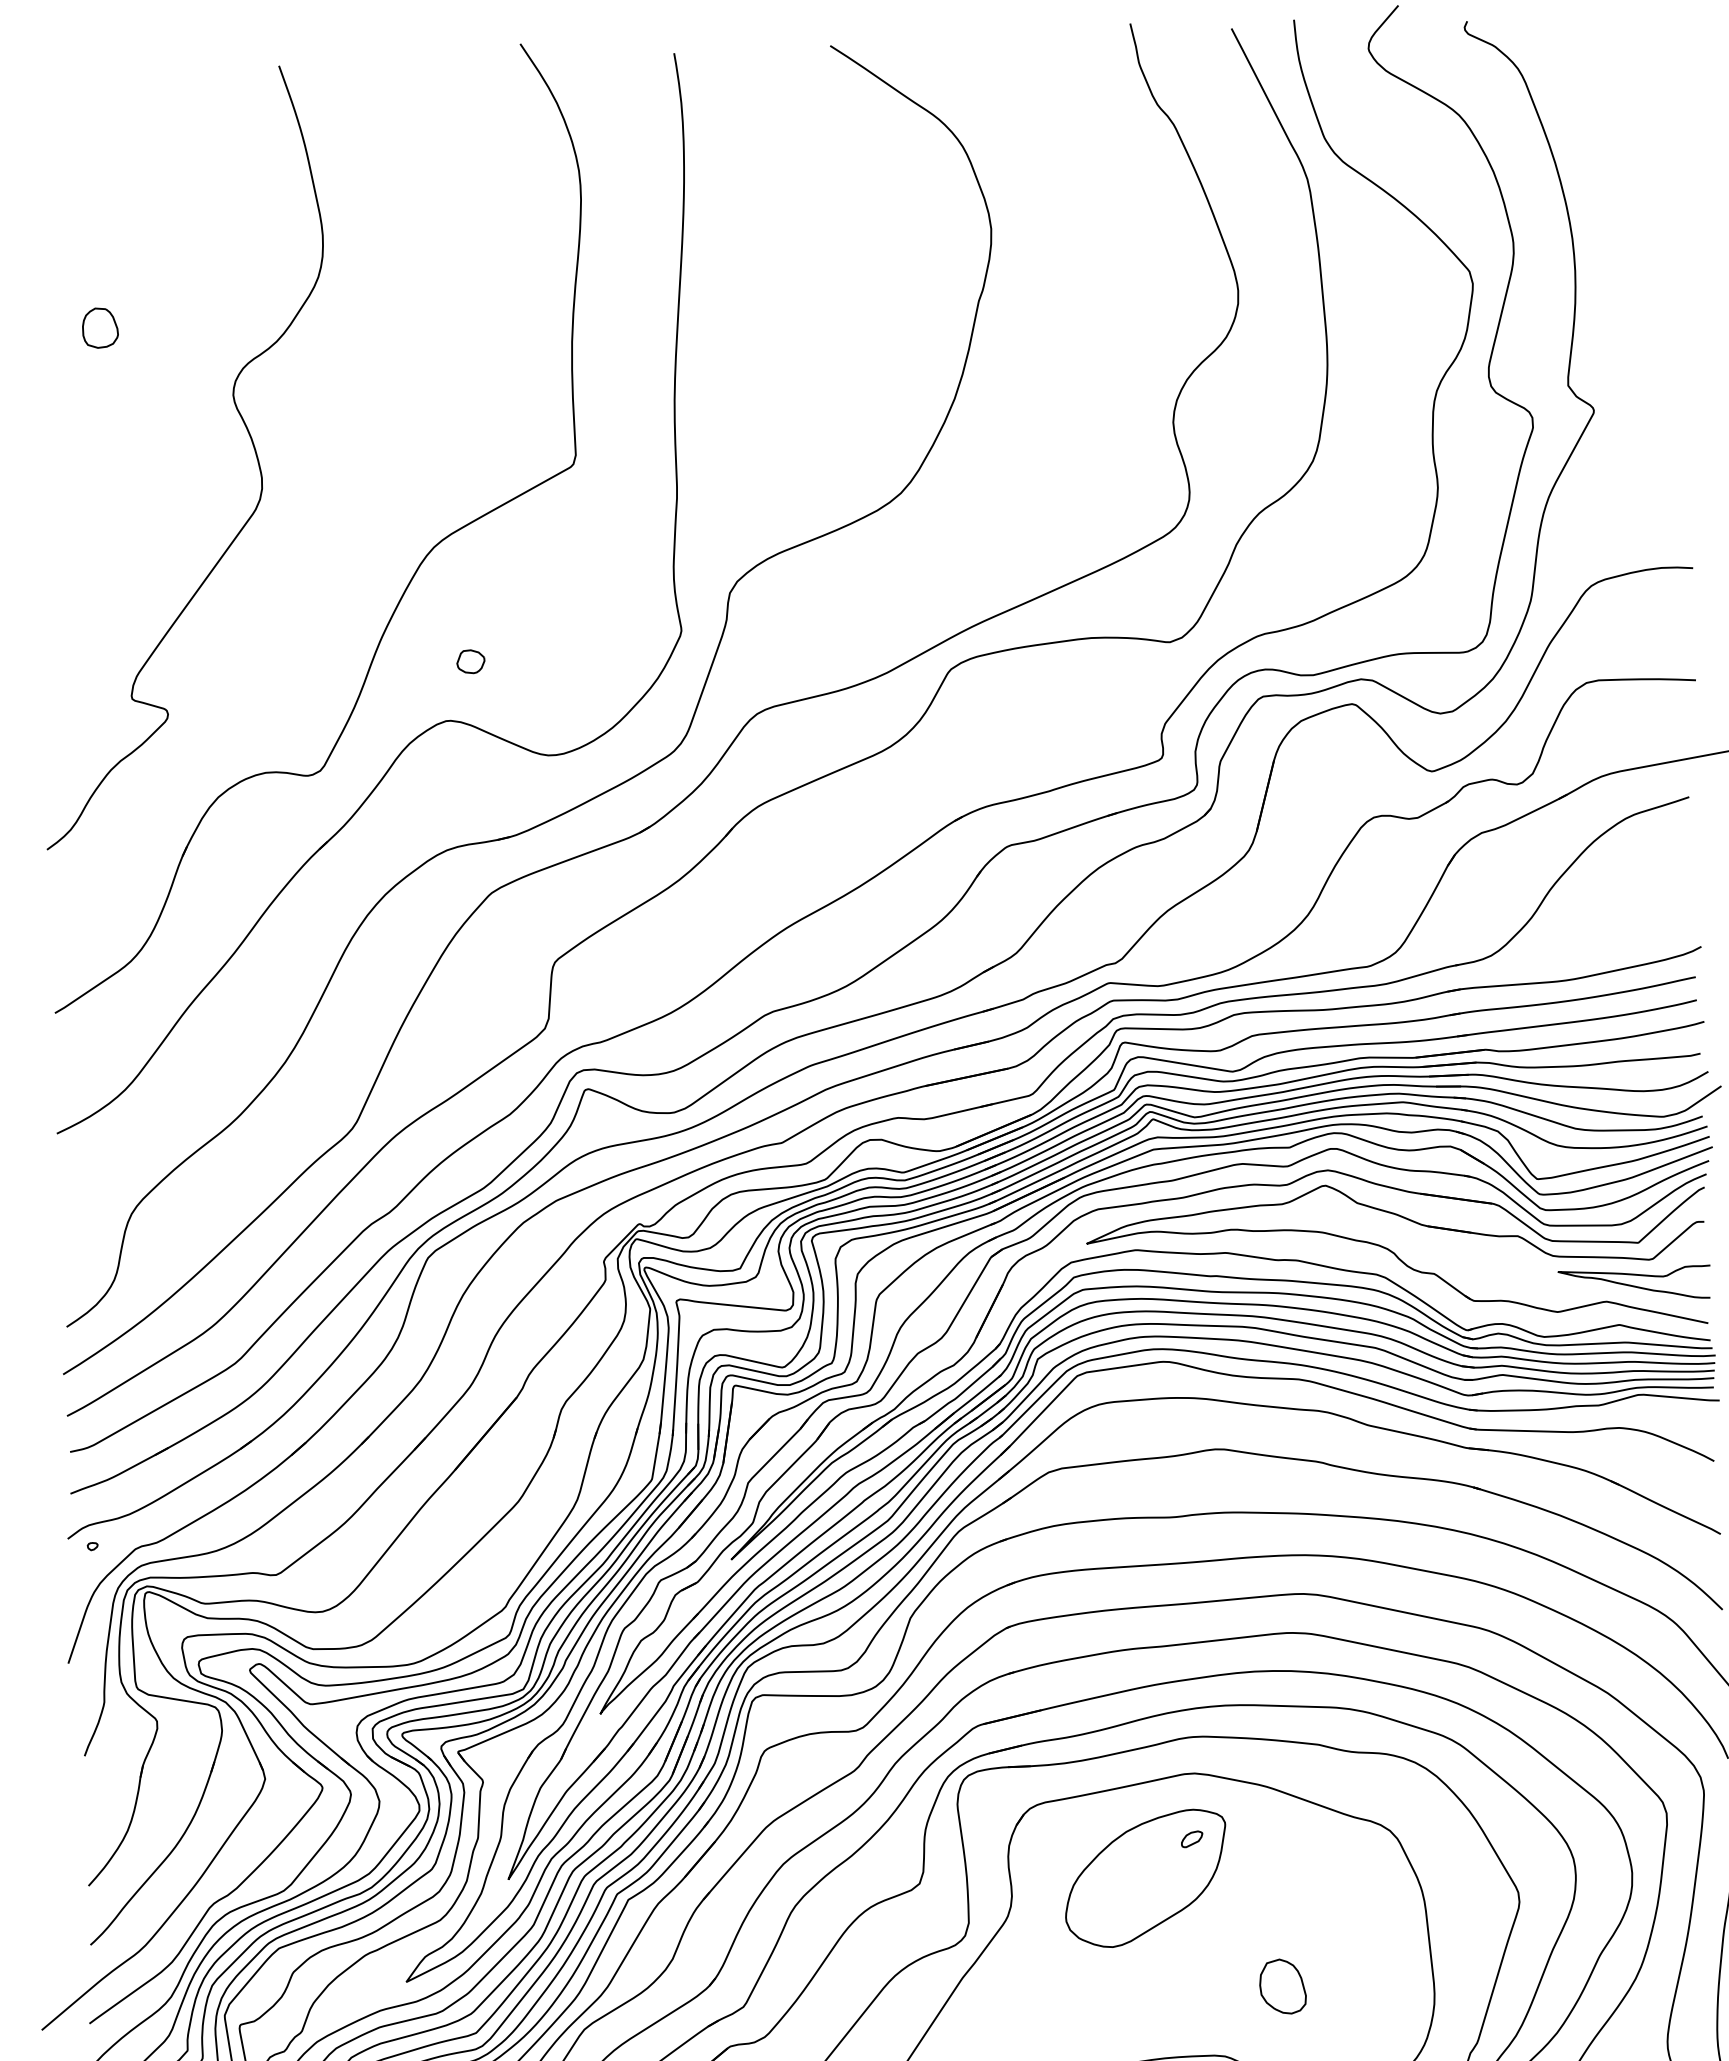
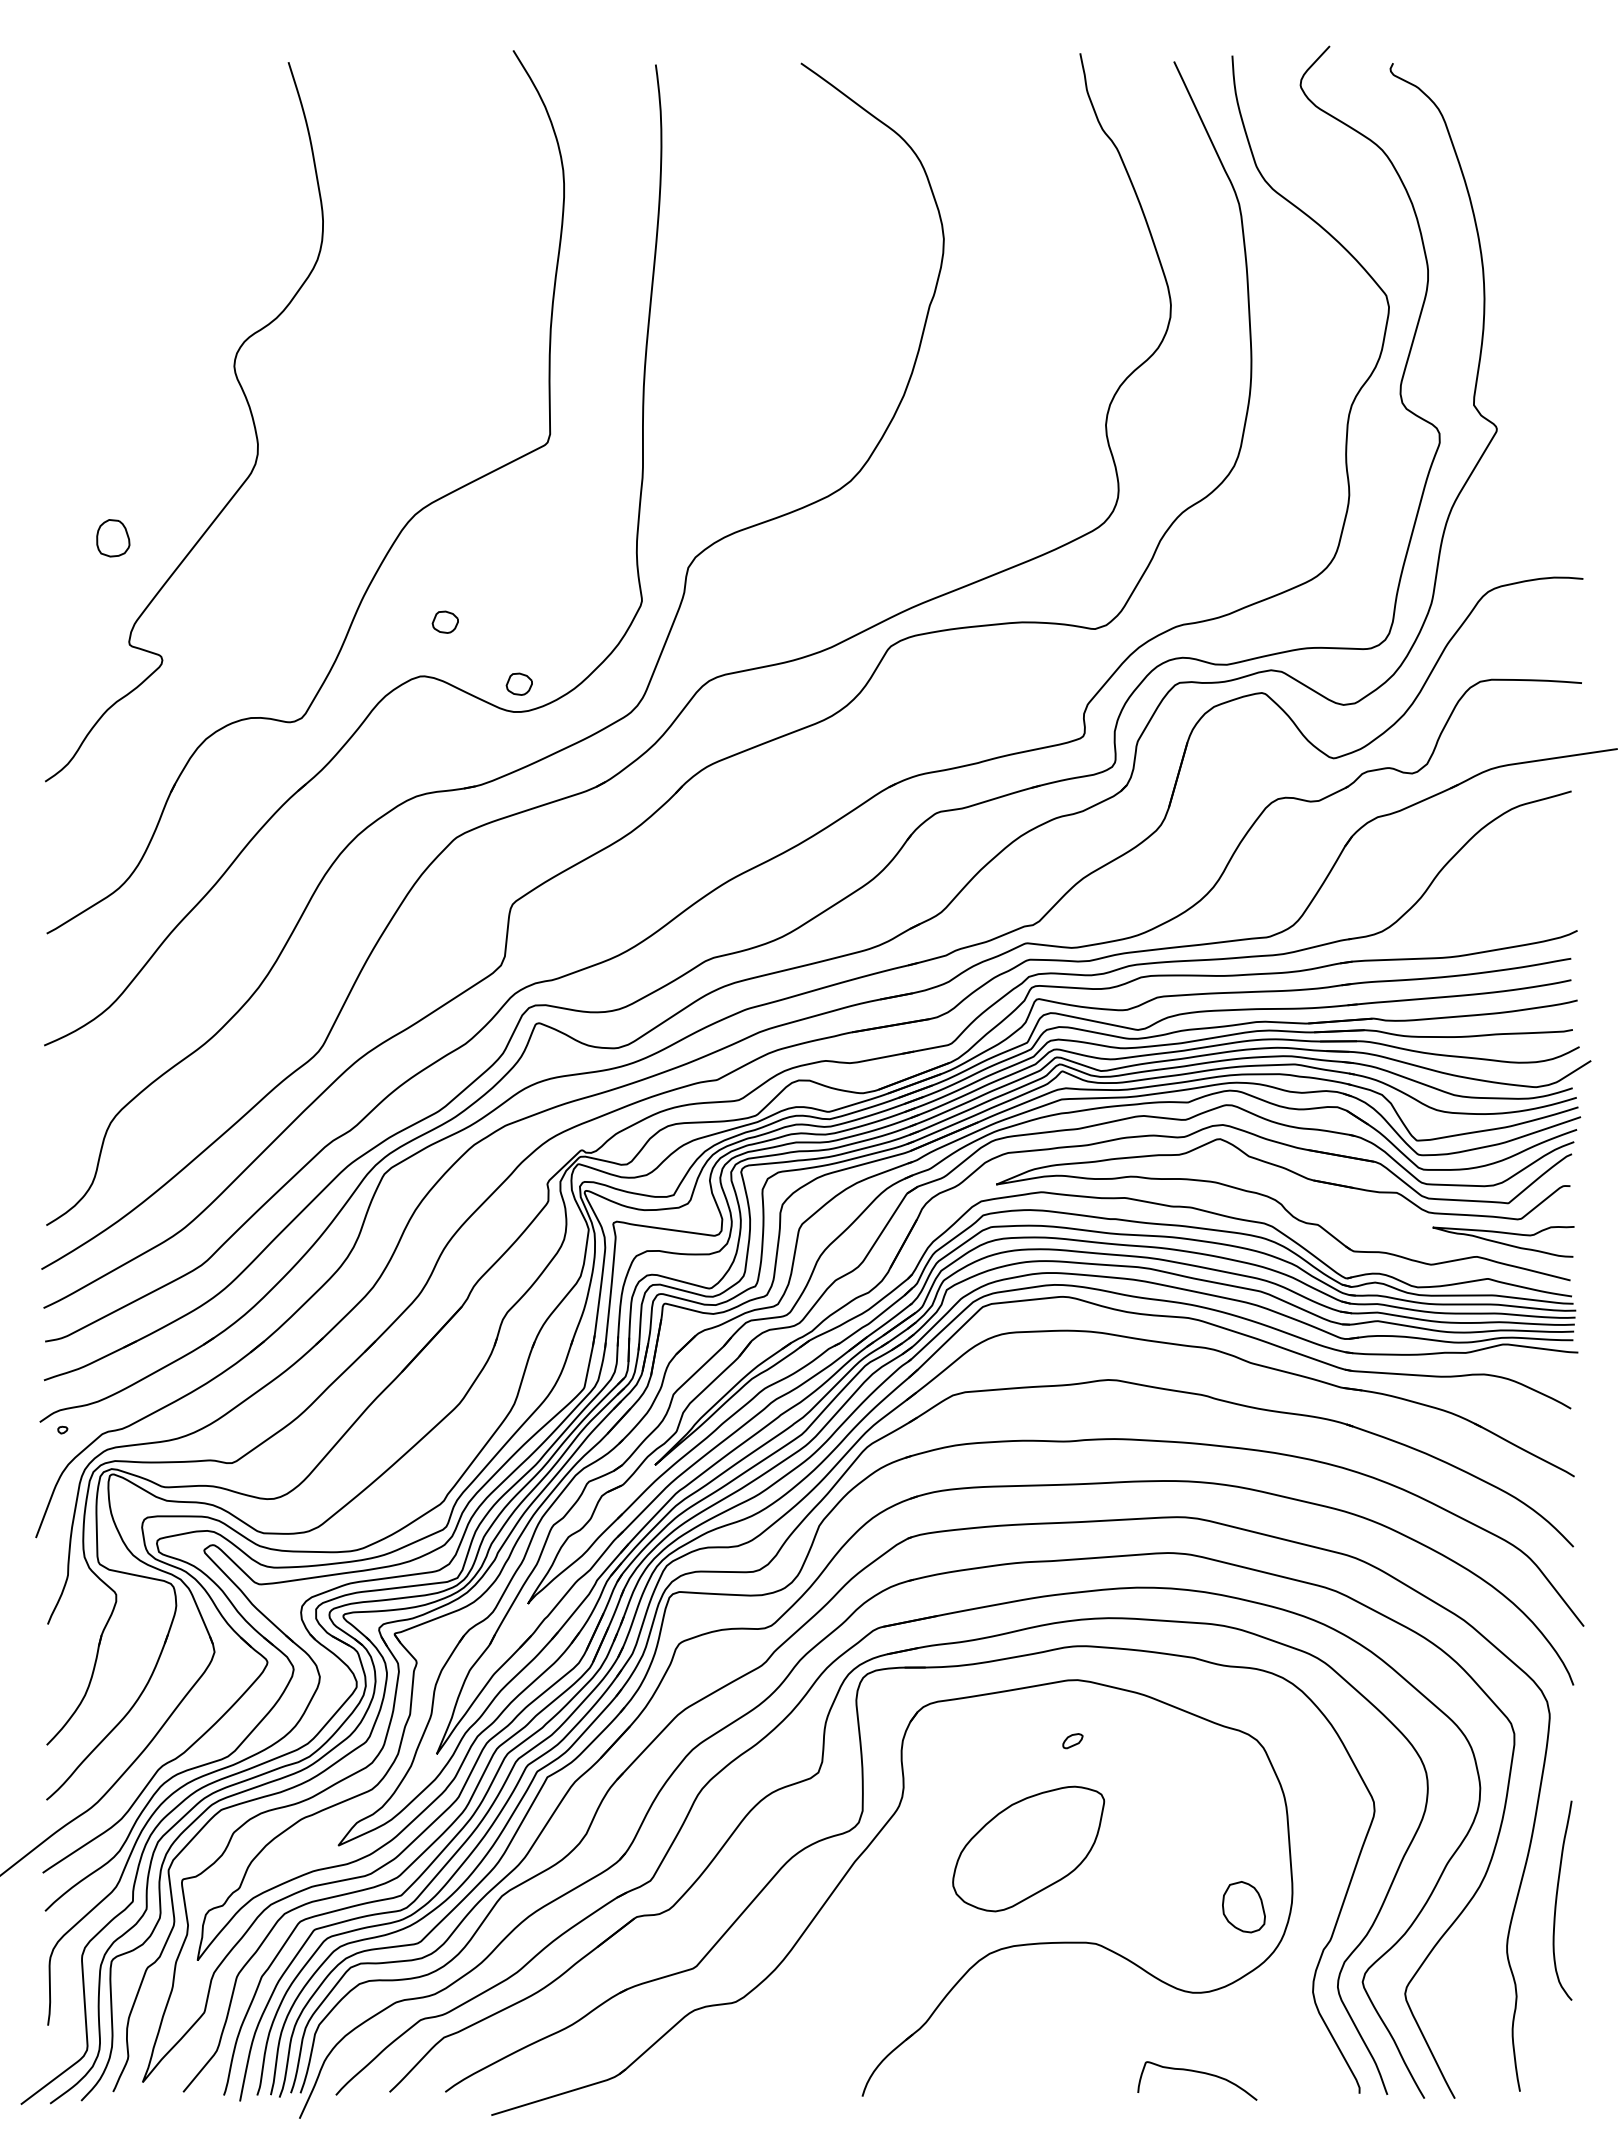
part: (100, 328) -> (113, 538), moved
part: (552, 724) -> (518, 683), added
part: (1145, 1878) -> (1028, 1848), moved
part: (1282, 1987) -> (1243, 1907), moved

